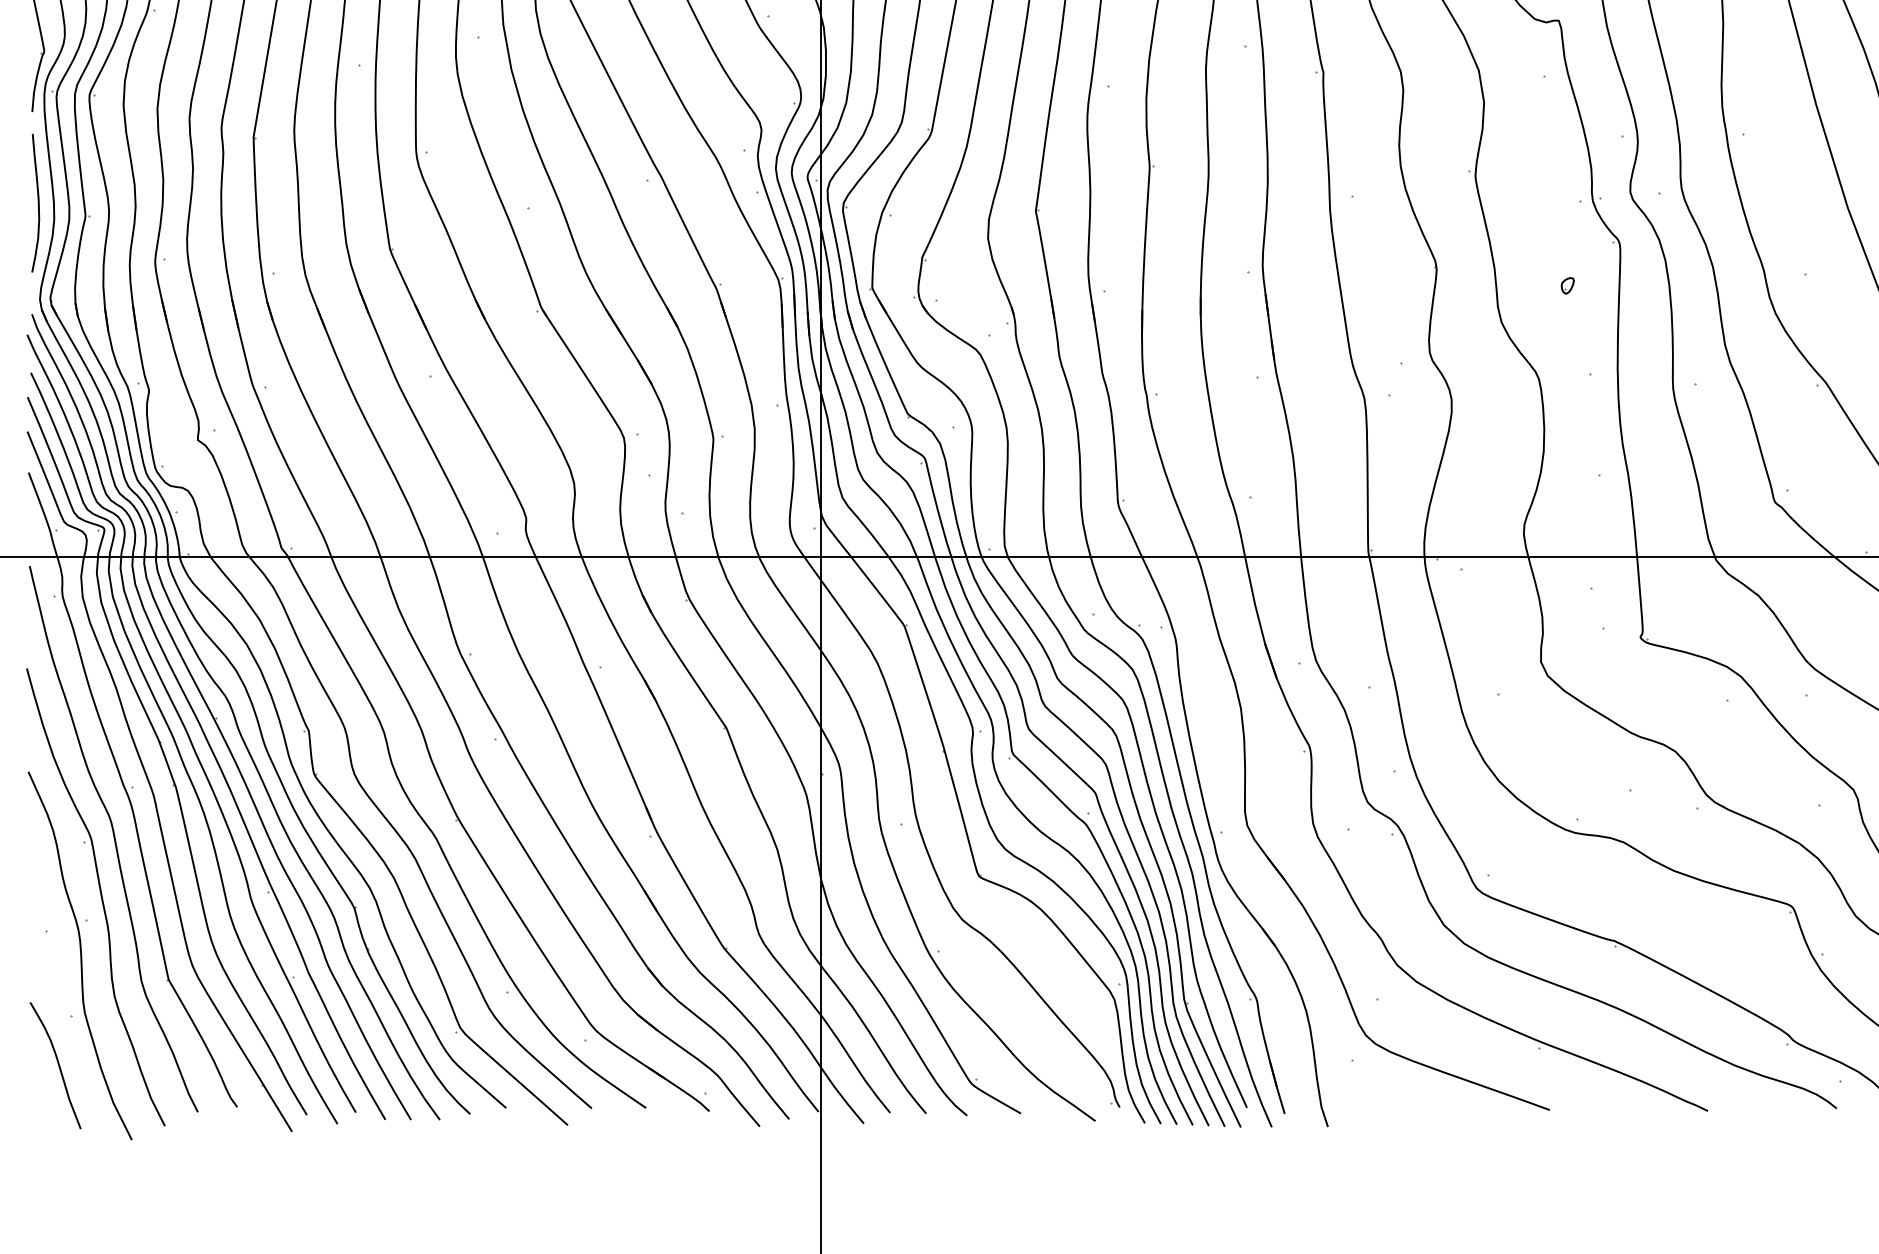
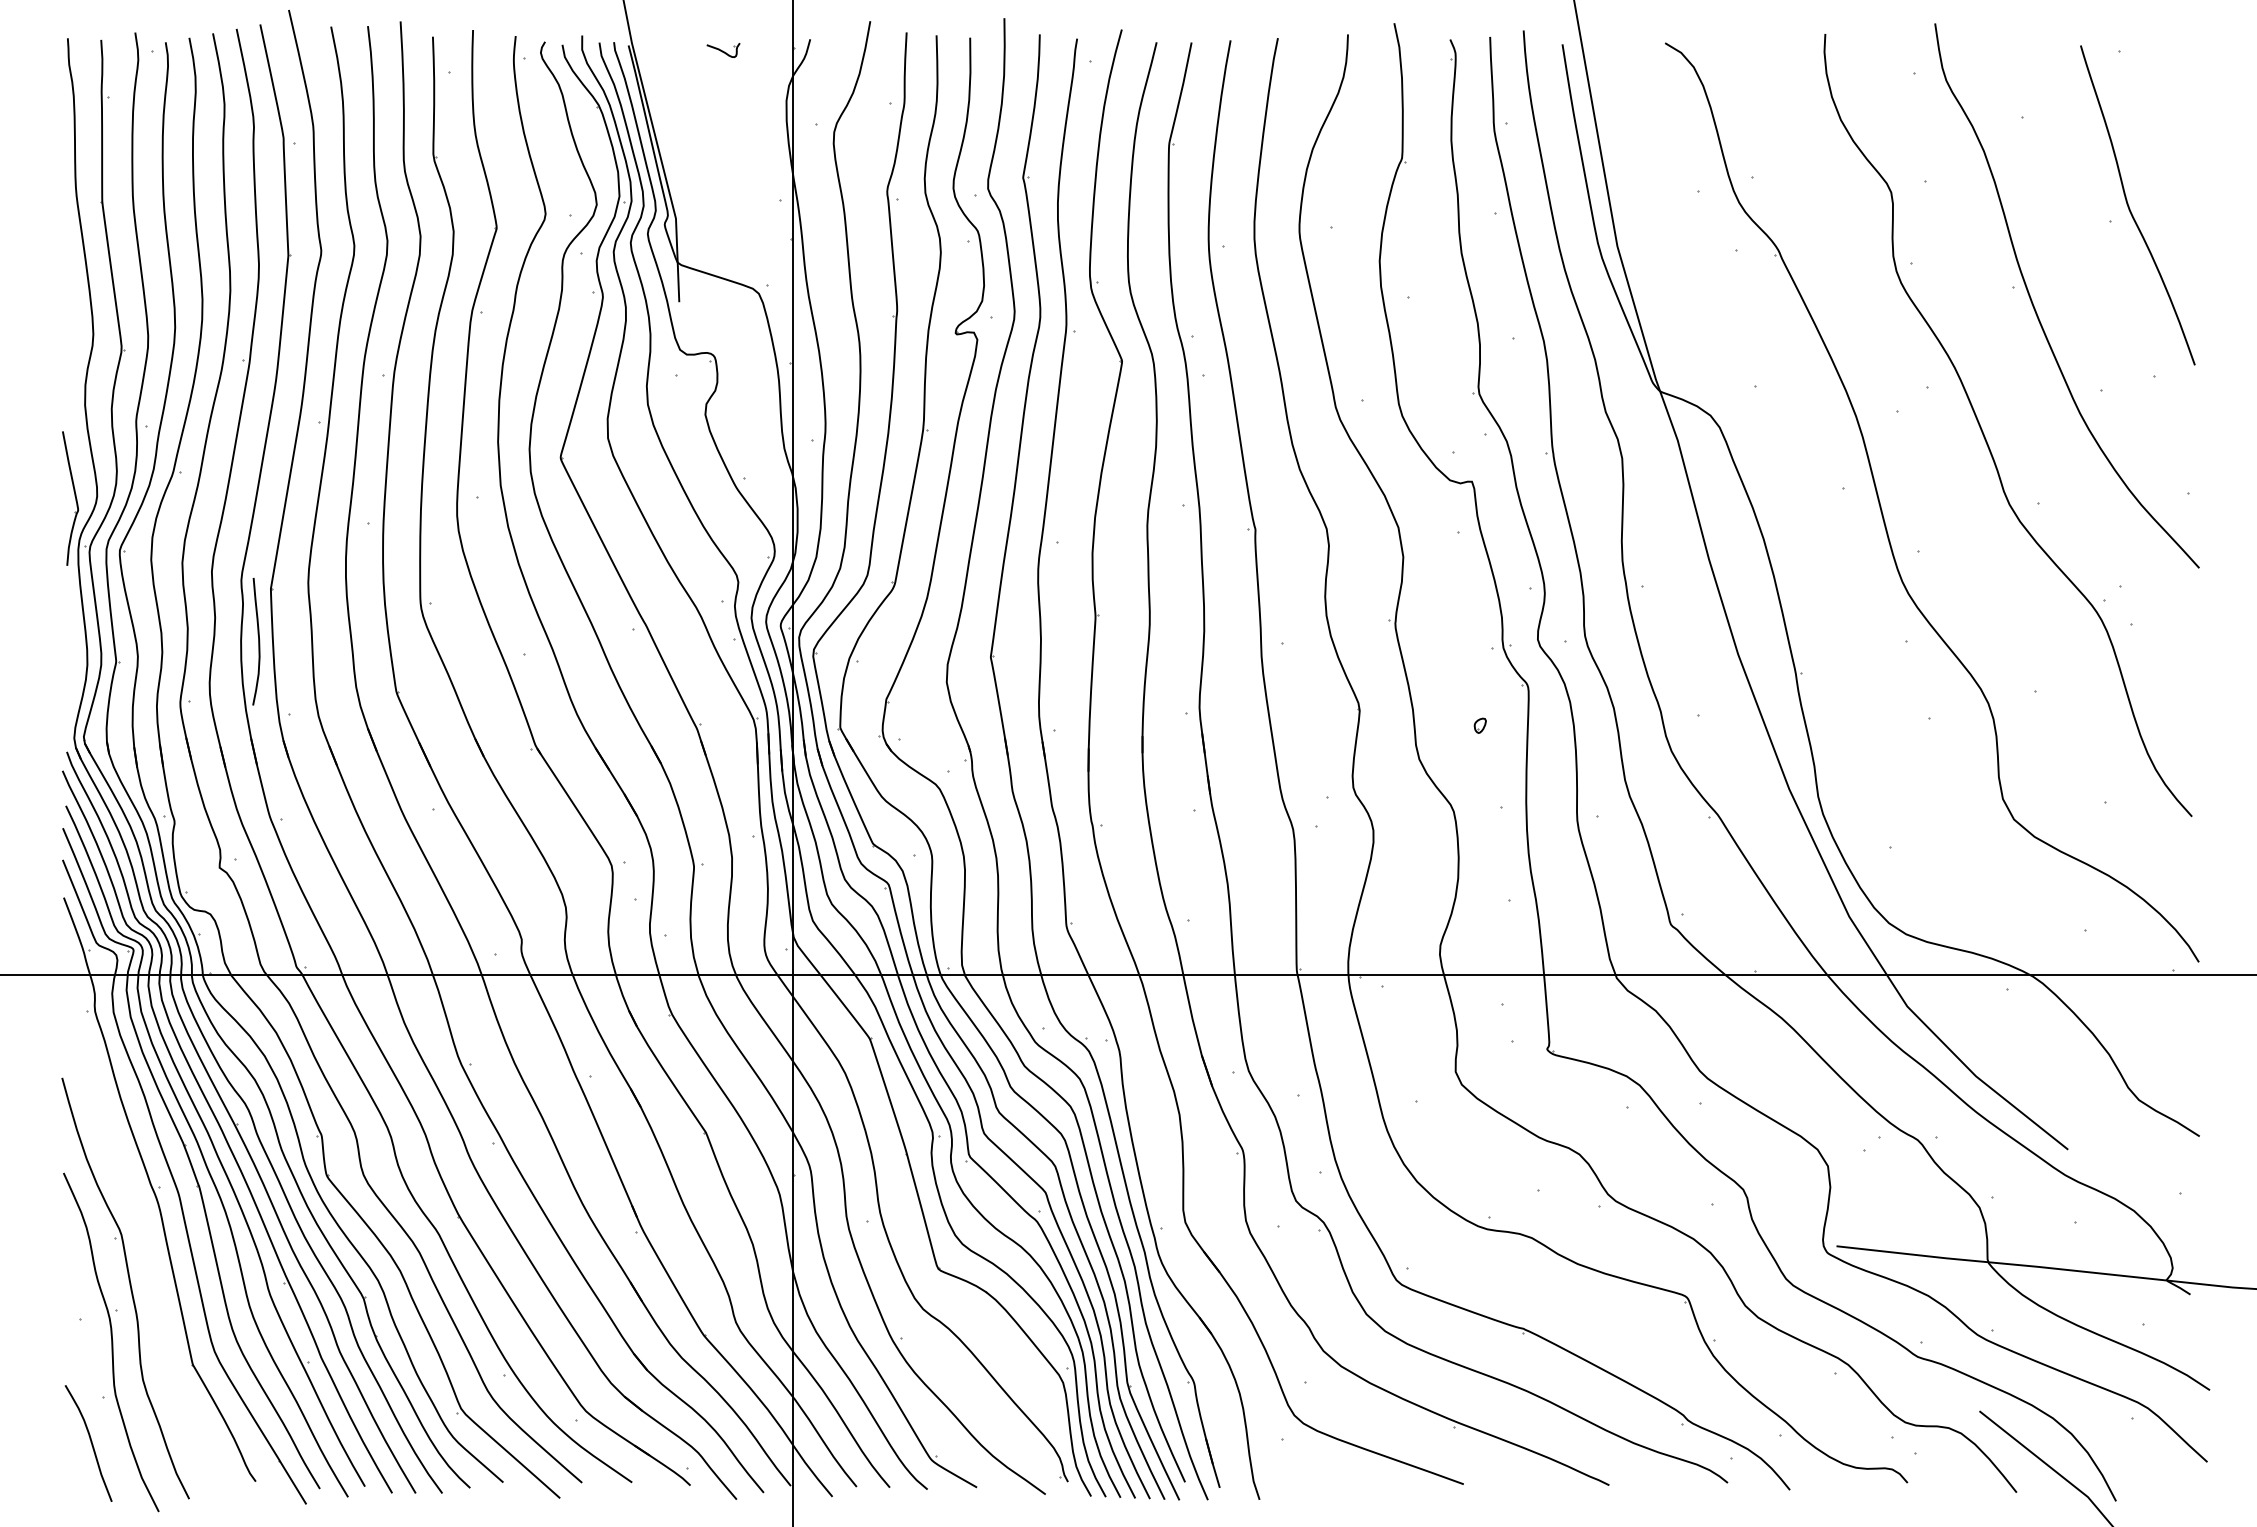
curve: (38, 202) -> (258, 641), moved
curve: (114, 838) -> (142, 1234), removed

